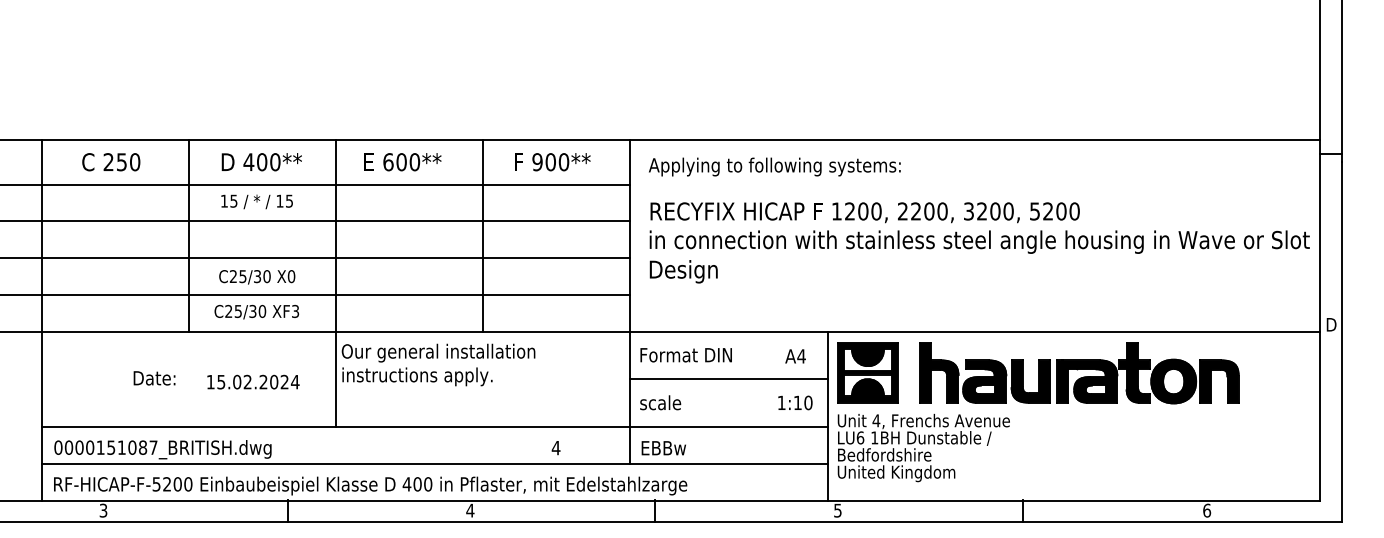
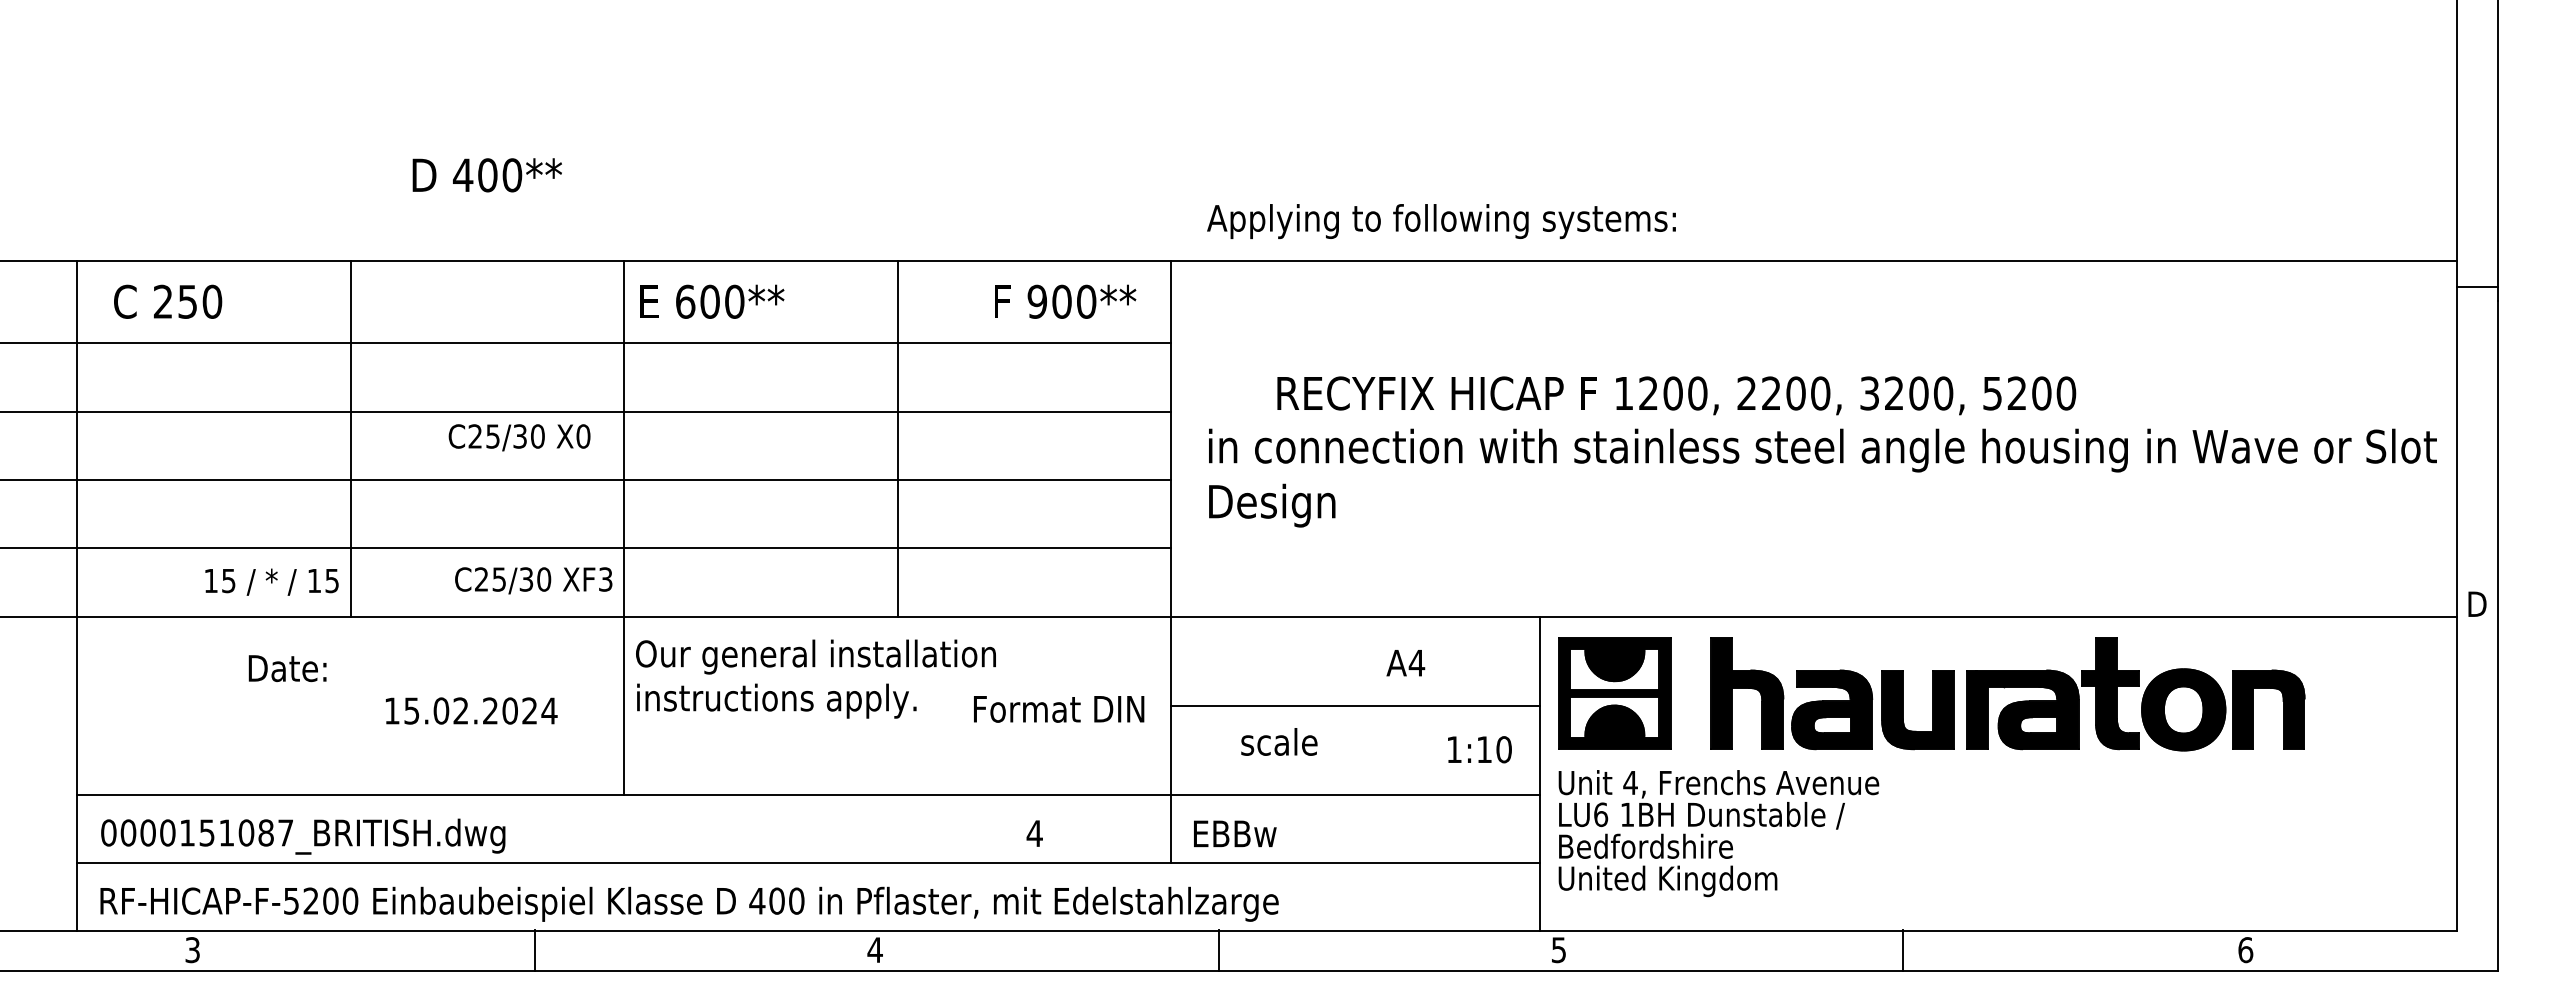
text: (111, 162) -> (168, 302), moved
text: (261, 162) -> (486, 175), moved
text: (402, 162) -> (711, 302), moved
text: (552, 162) -> (1065, 302), moved
text: (774, 166) -> (1440, 220), moved
text: (256, 201) -> (270, 581), moved
text: (864, 212) -> (1675, 395), moved
text: (257, 277) -> (520, 438), moved
text: (256, 311) -> (533, 579), moved
text: (685, 355) -> (1057, 709), moved
text: (795, 356) -> (1405, 663), moved
text: (154, 378) -> (287, 668), moved
text: (660, 402) -> (1279, 741), moved

